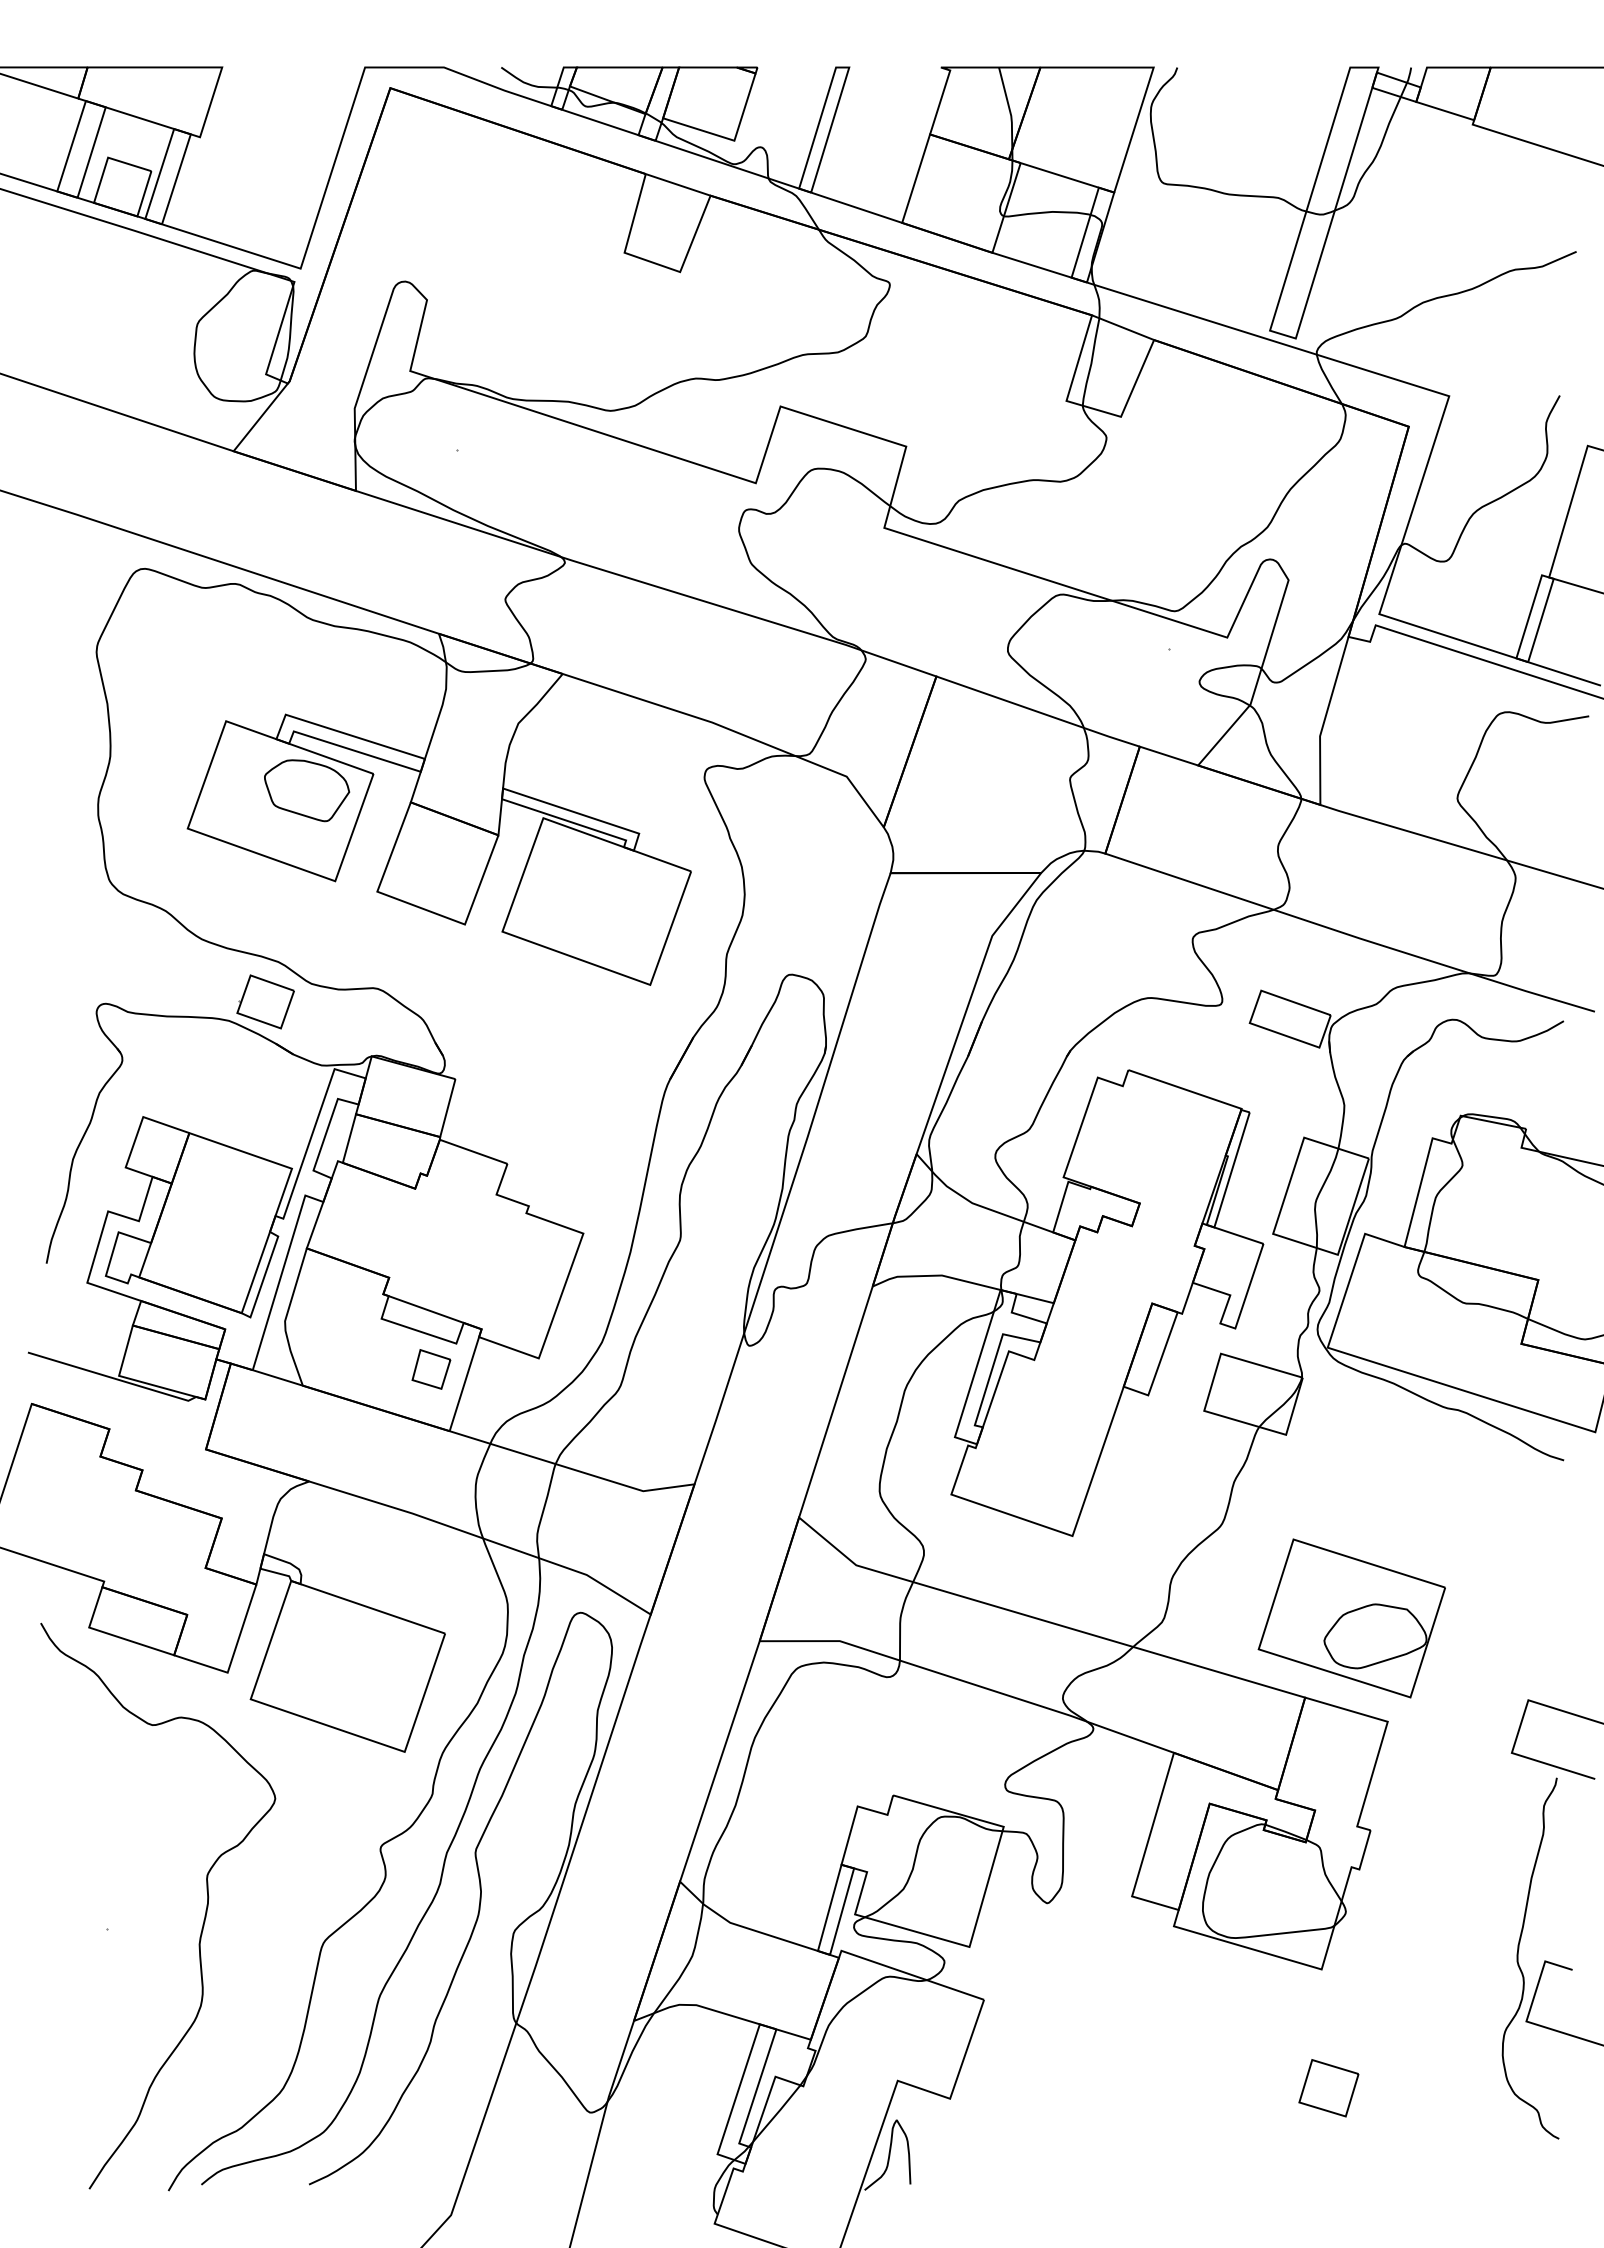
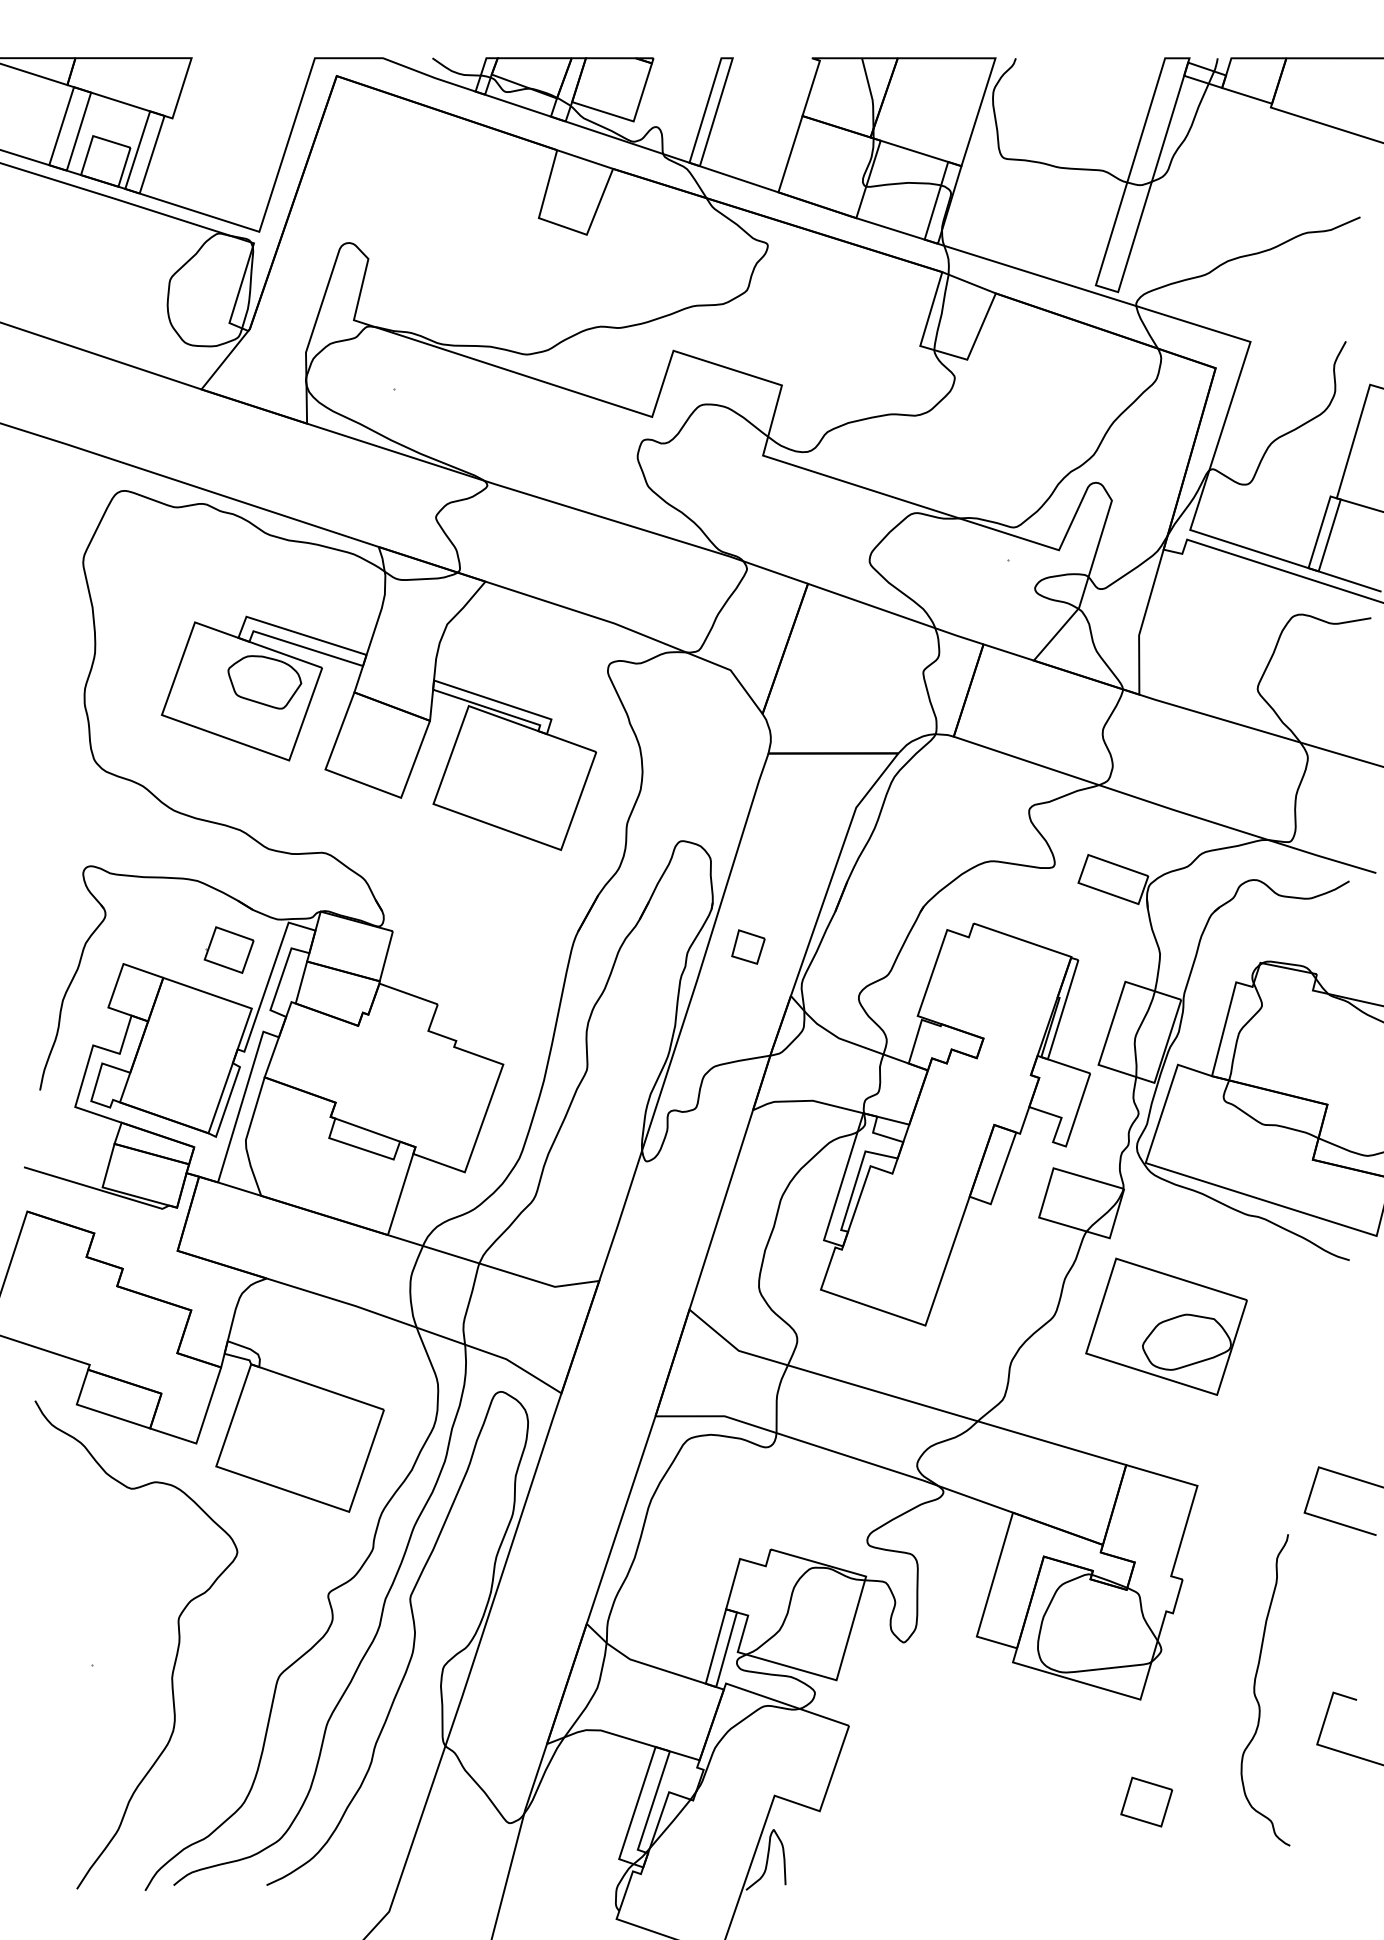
part: (265, 1001) -> (229, 949), moved
part: (431, 1369) -> (748, 947), moved
part: (1351, 1618) -> (1166, 1326), moved
curve: (1518, 1958) -> (1255, 1690), moved

